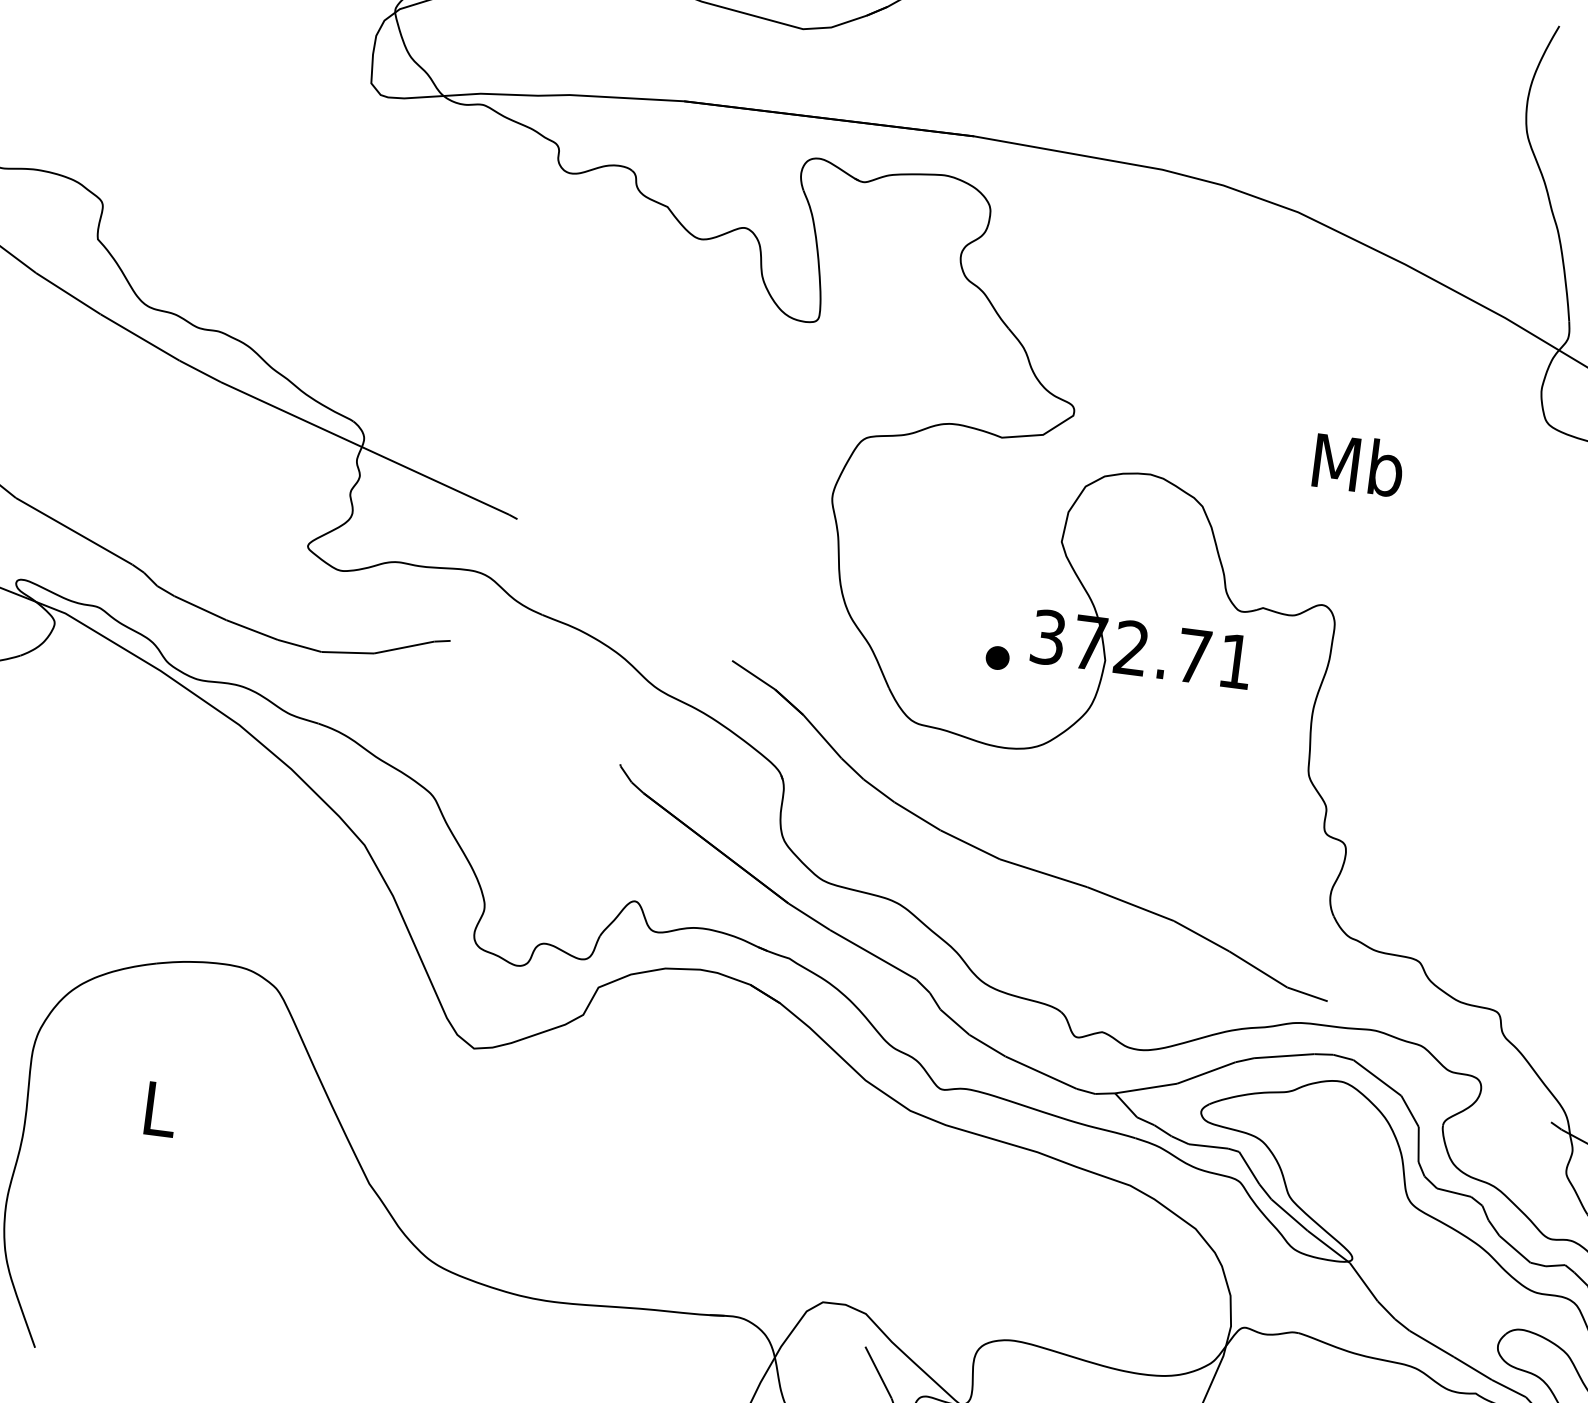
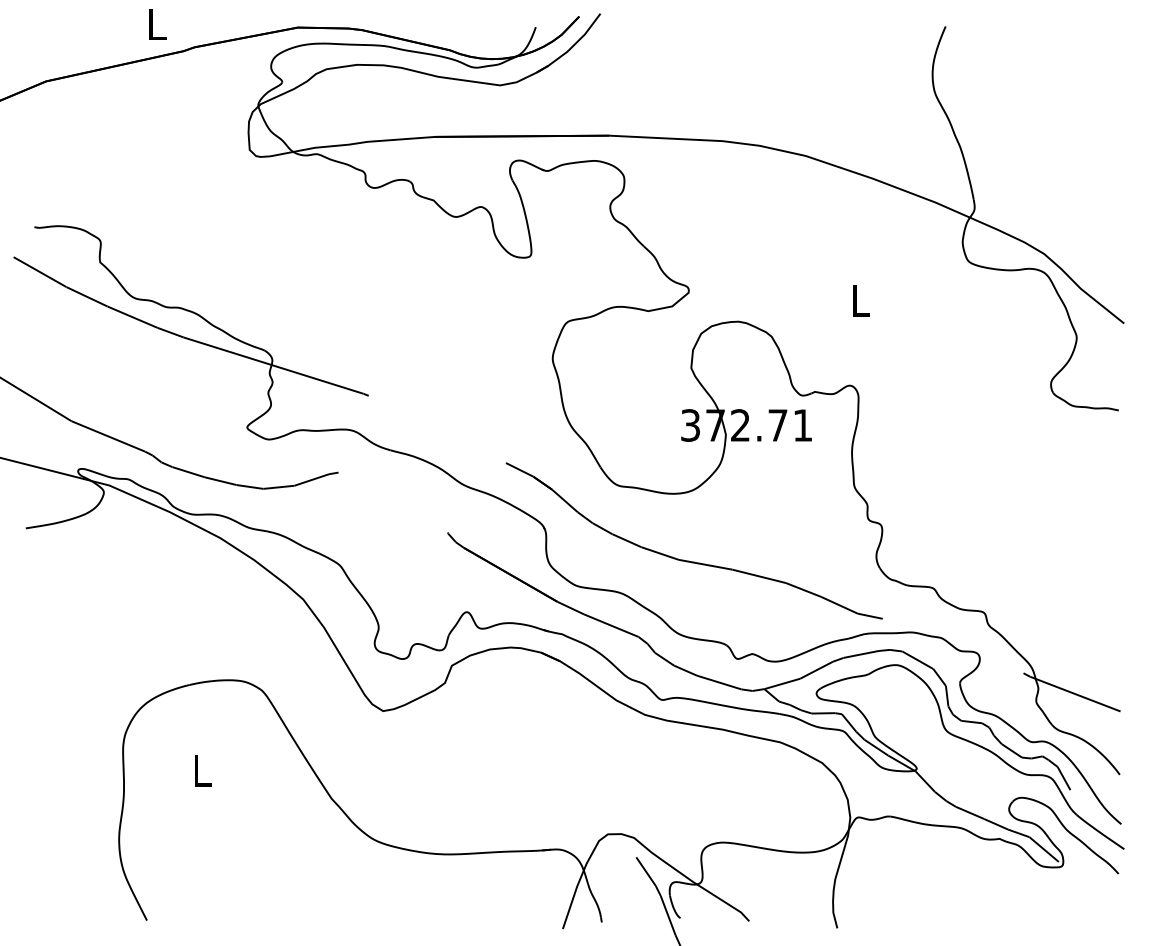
text: (1358, 463) -> (860, 299), Mb -> L
part: (997, 658) -> (662, 441), removed

